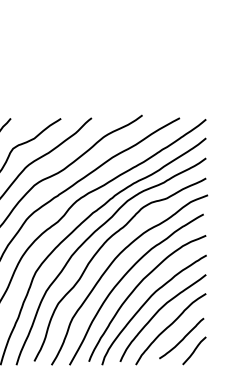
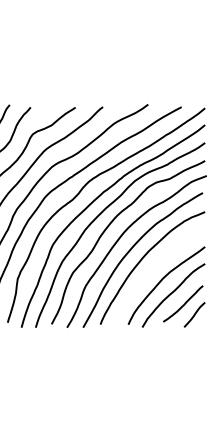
curve: (147, 302) -> (152, 271), removed

